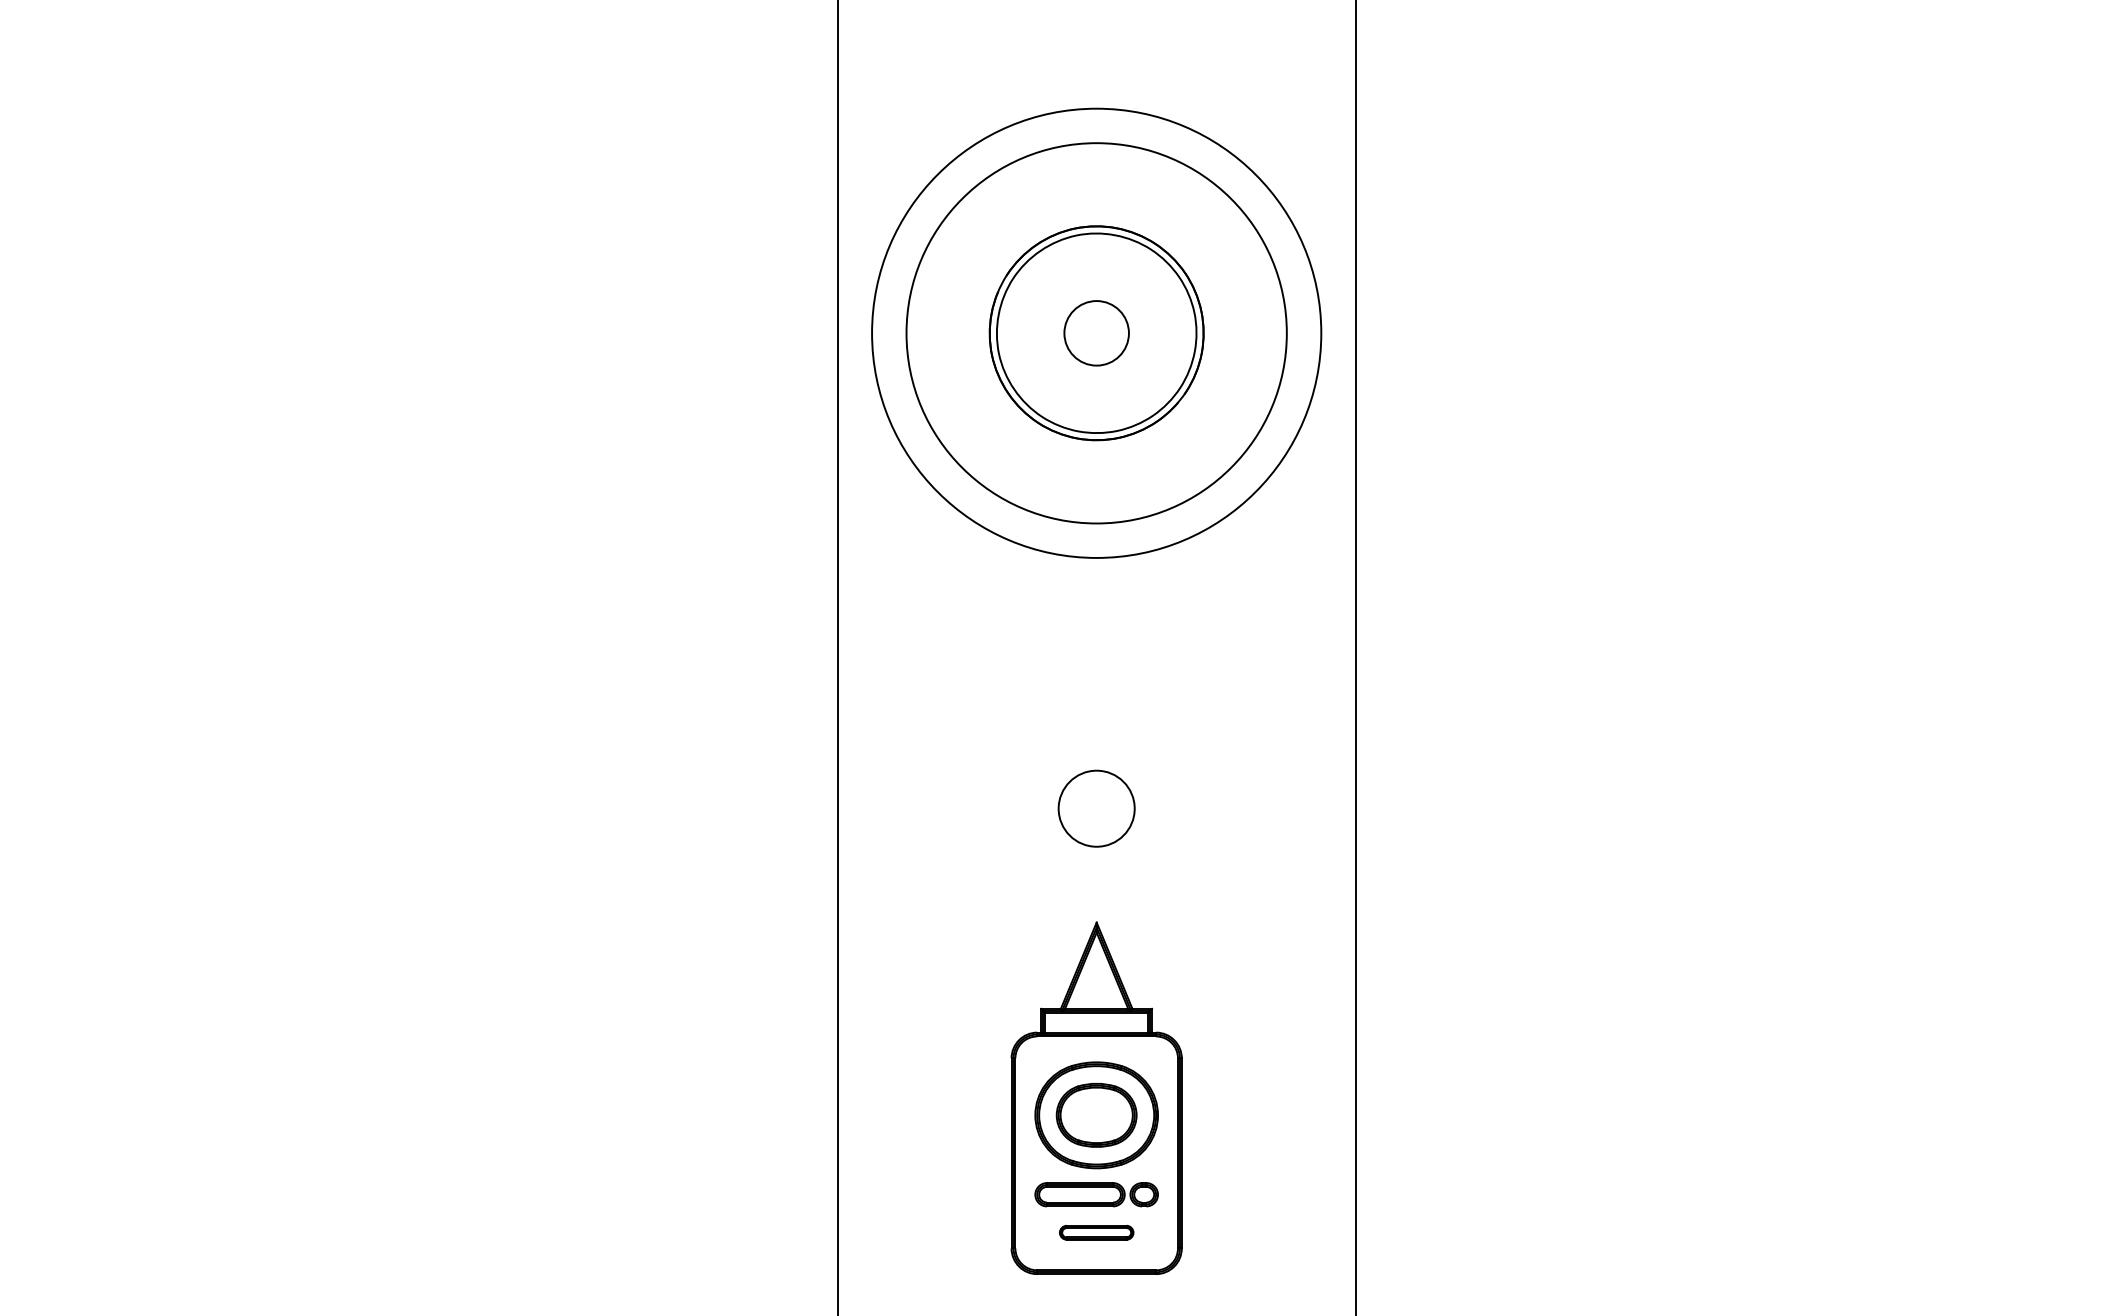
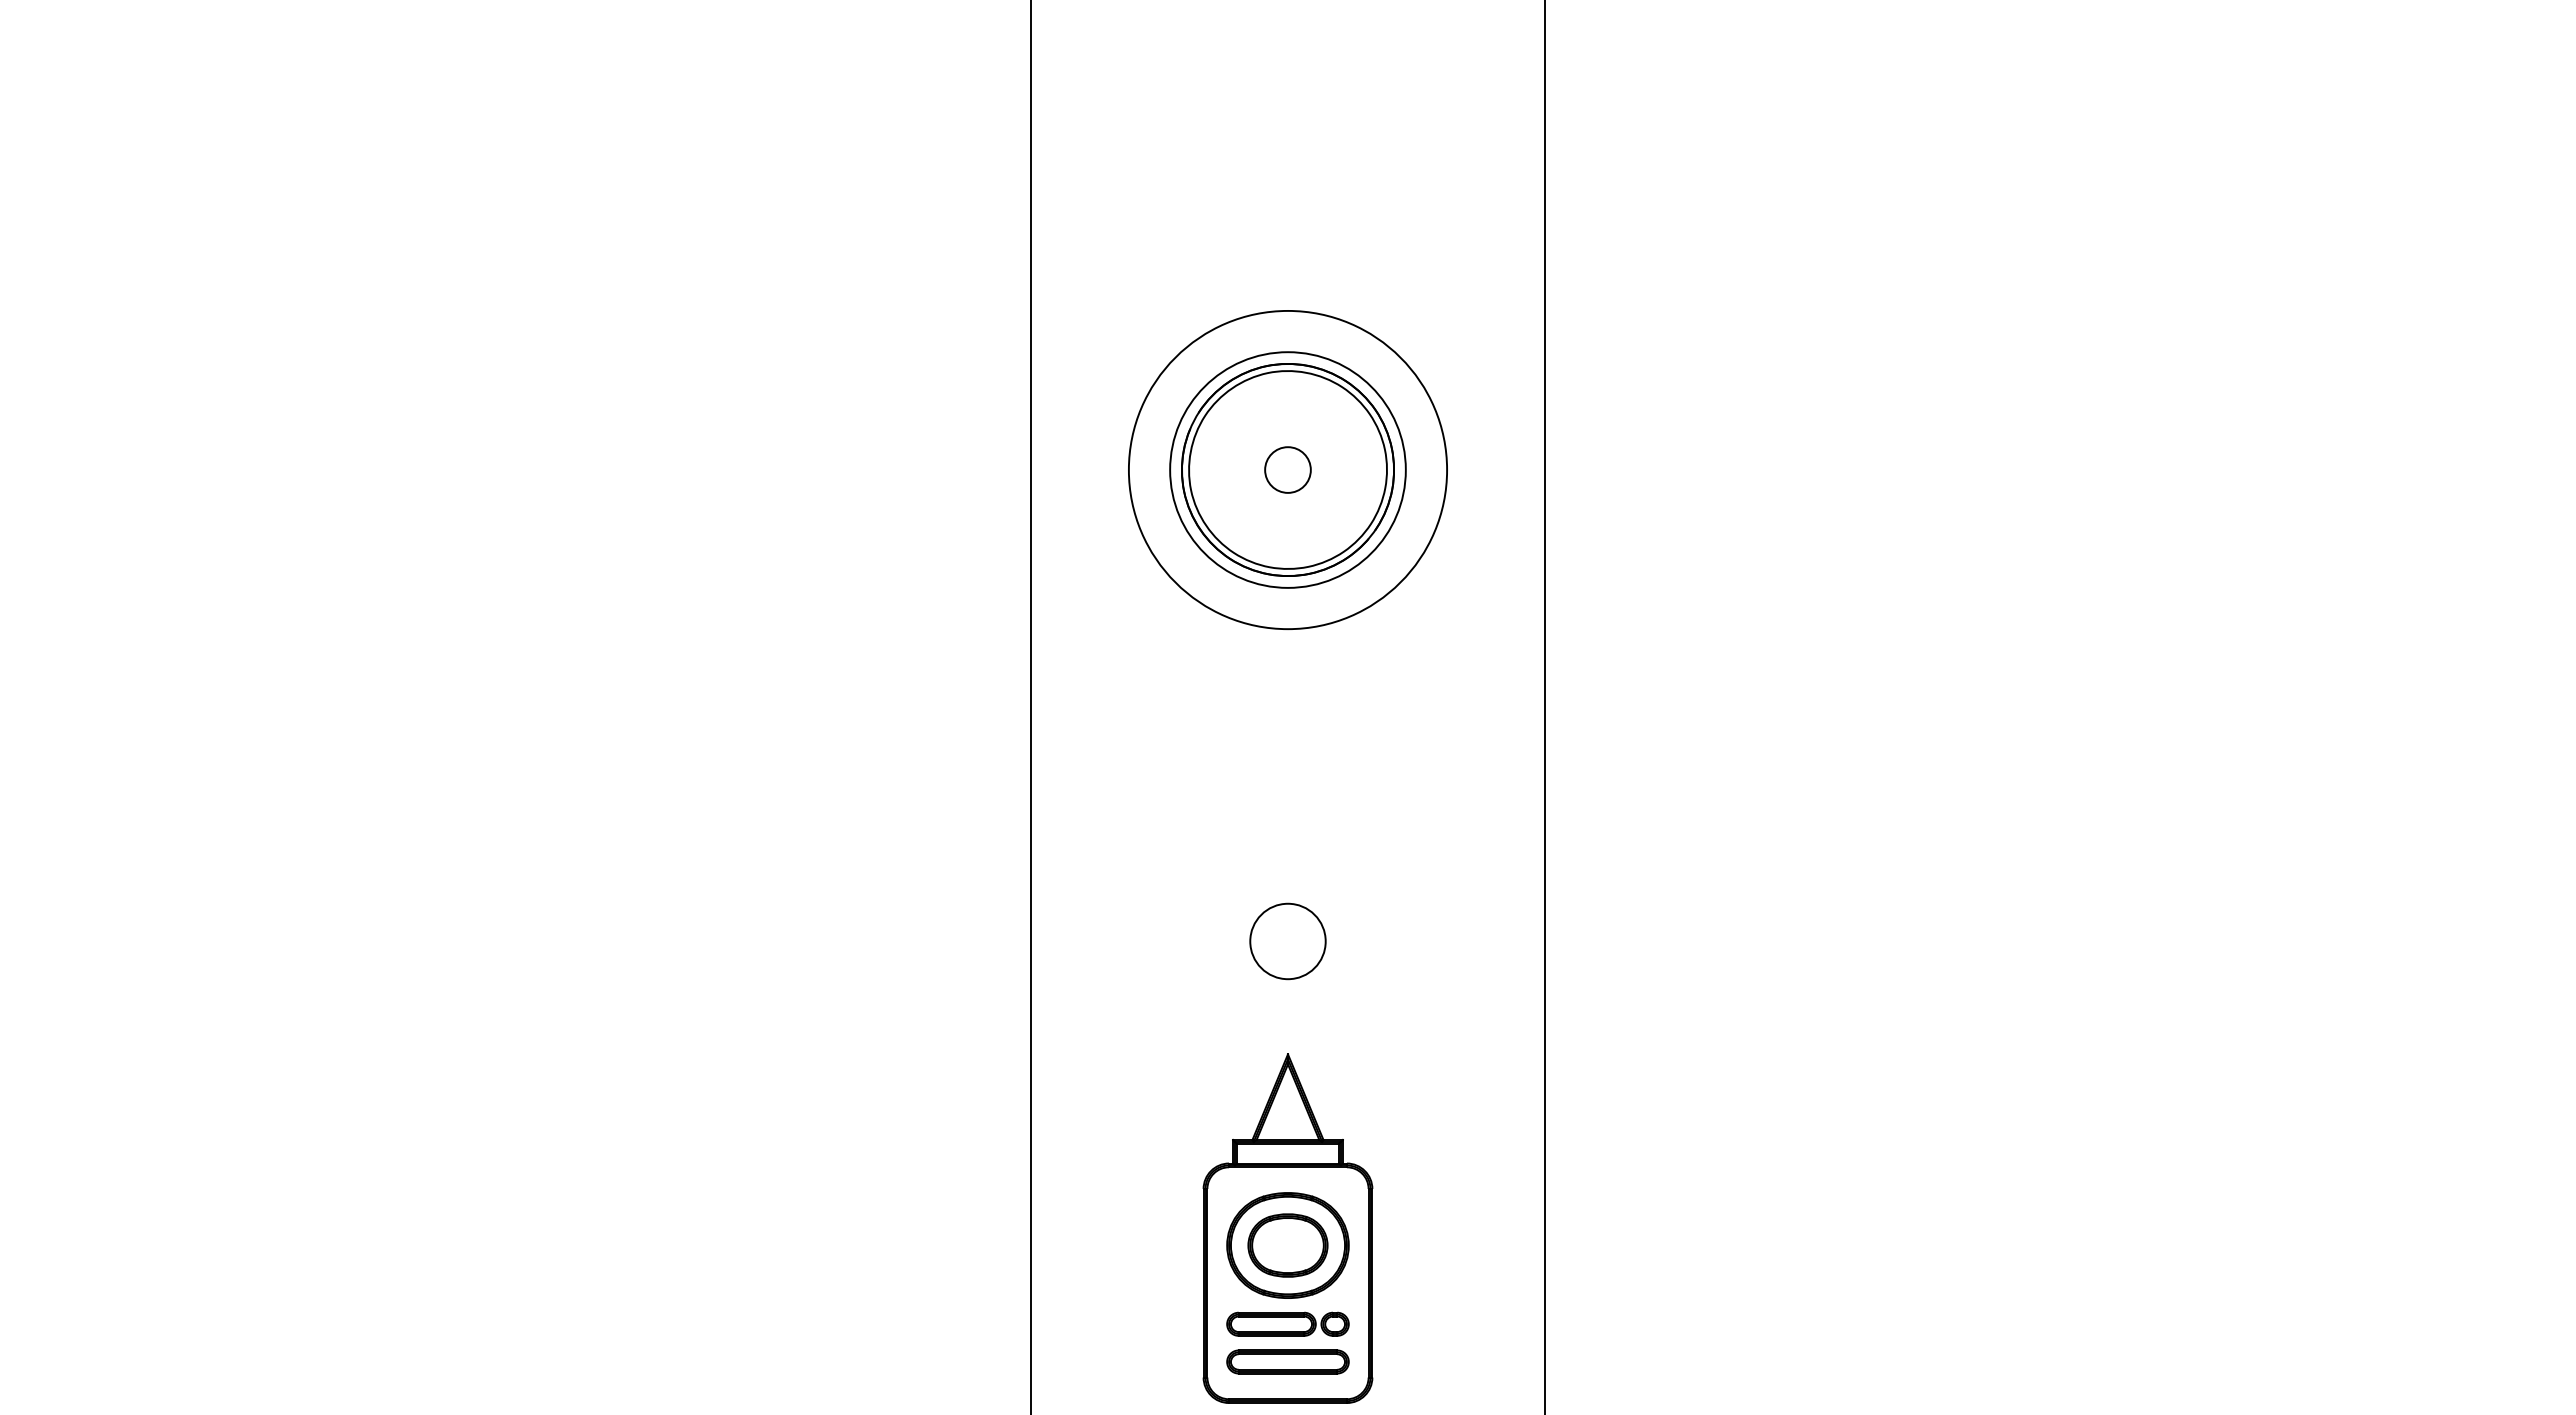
circle: (1096, 332) -> (1287, 469), size x0.62
circle: (1096, 332) -> (1287, 469), size x0.71
circle: (1096, 332) -> (1287, 469), size x0.71
part: (1096, 1232) -> (1287, 1361), size x1.67

